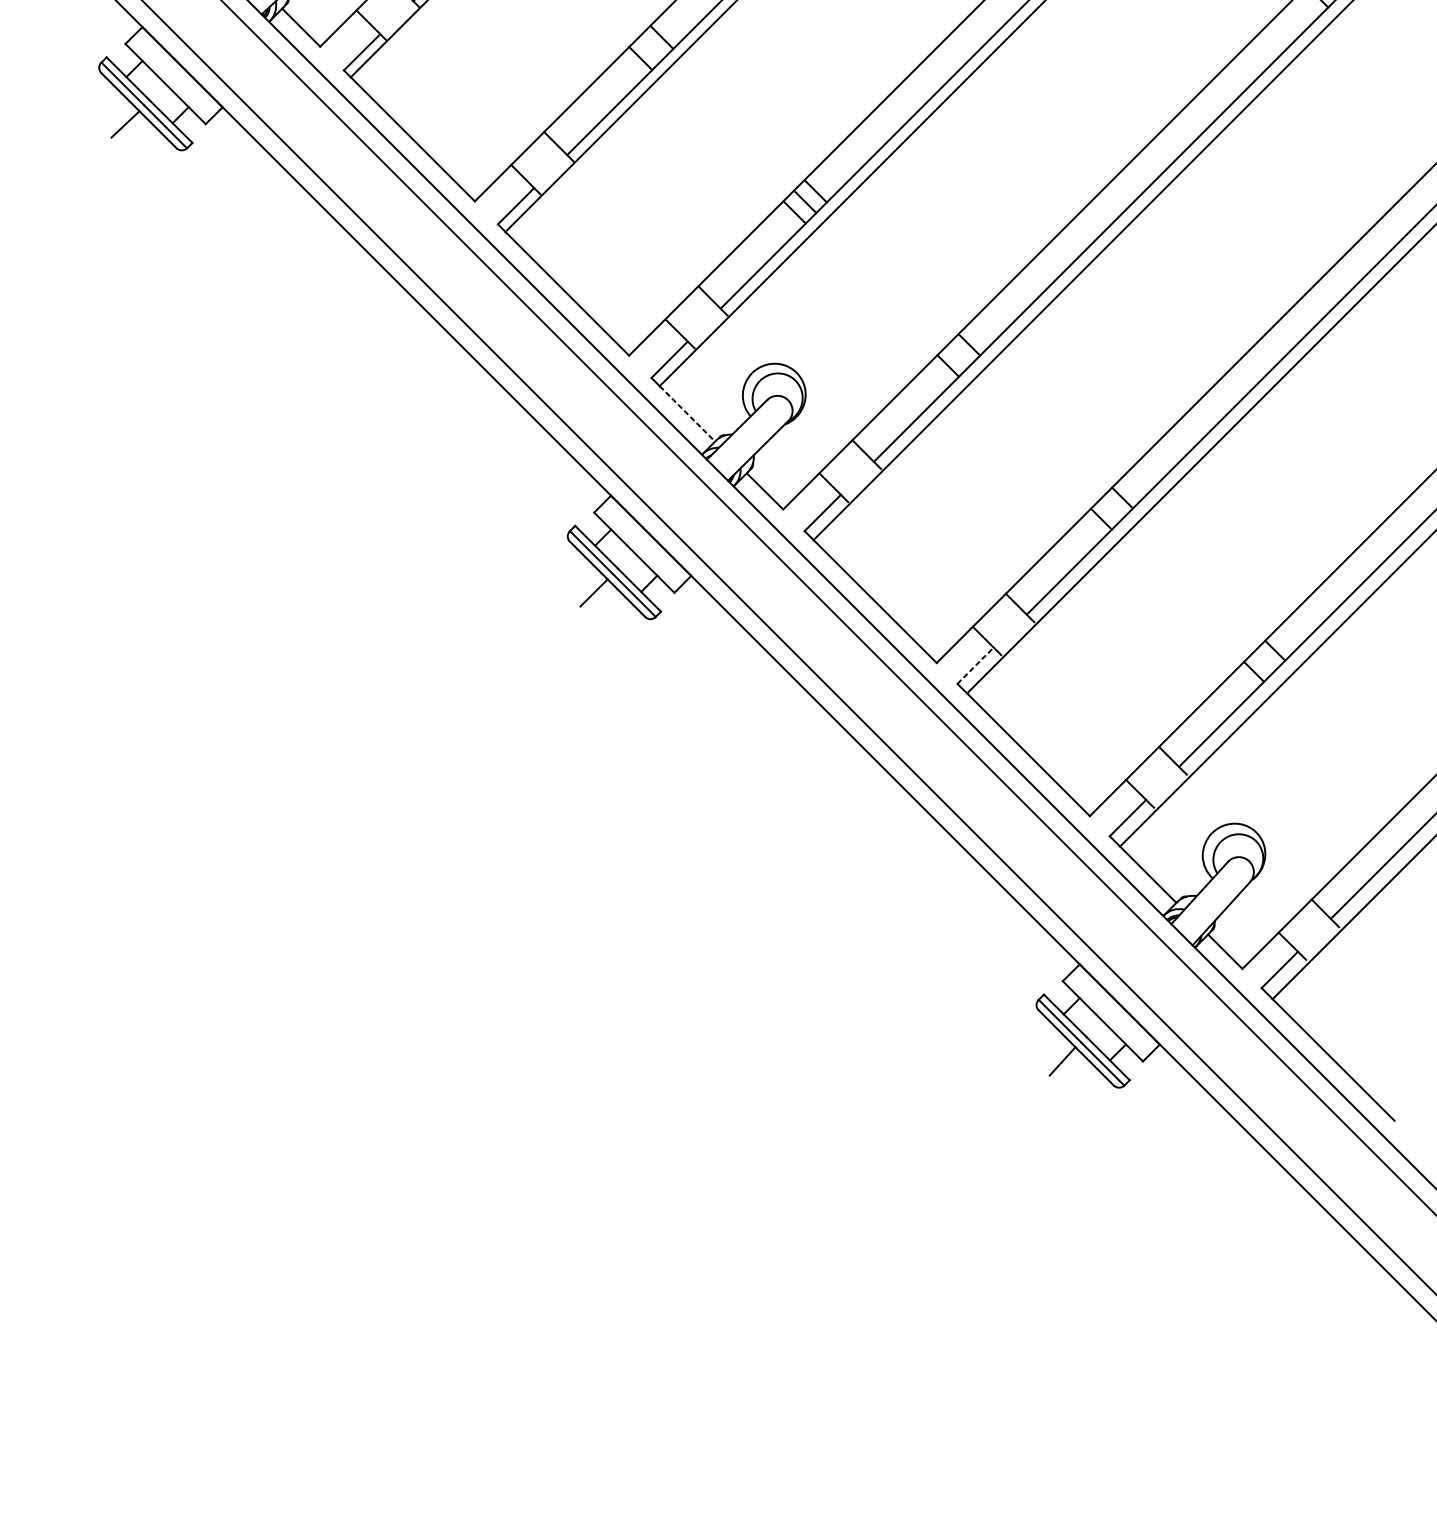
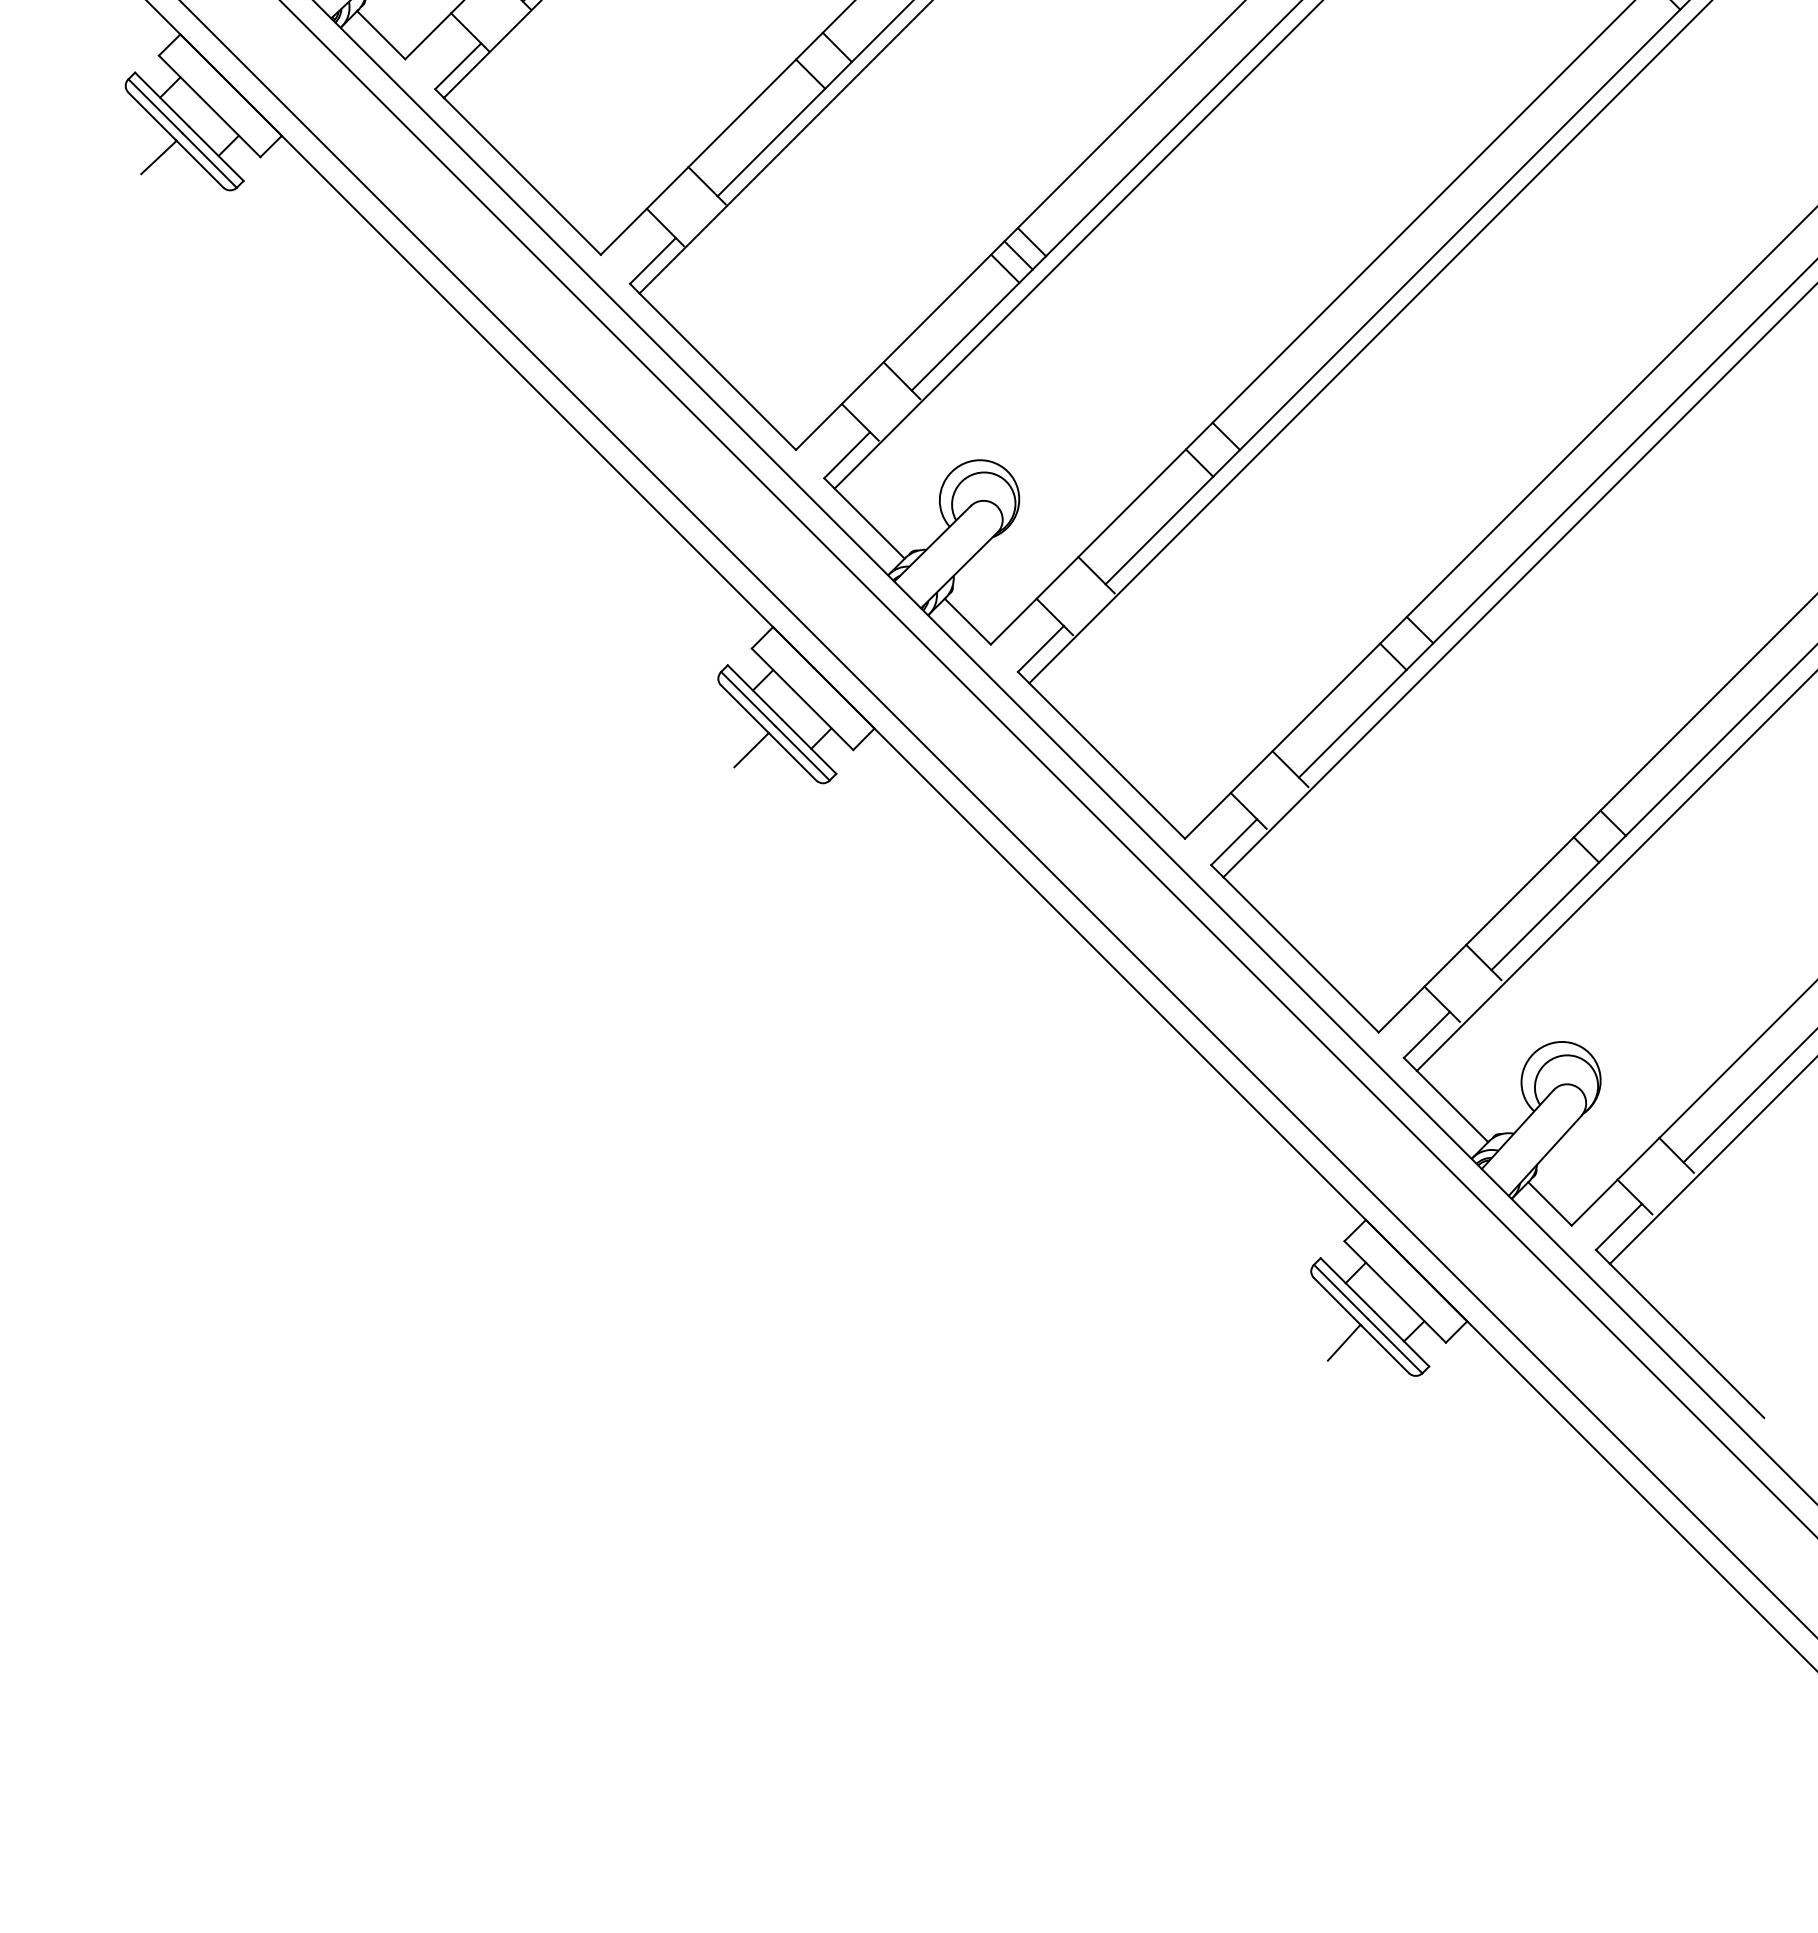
line: (687, 413) -> (869, 523), dashed -> solid
line: (975, 665) -> (1234, 842), dashed -> solid

